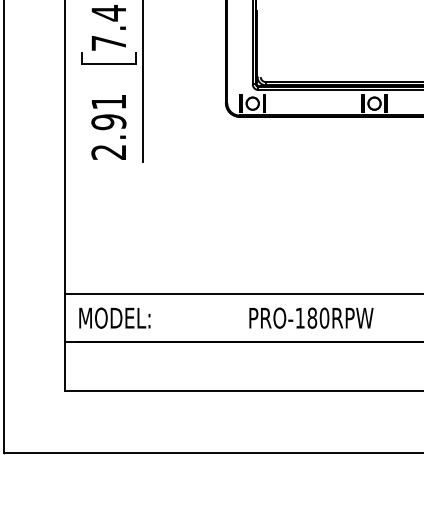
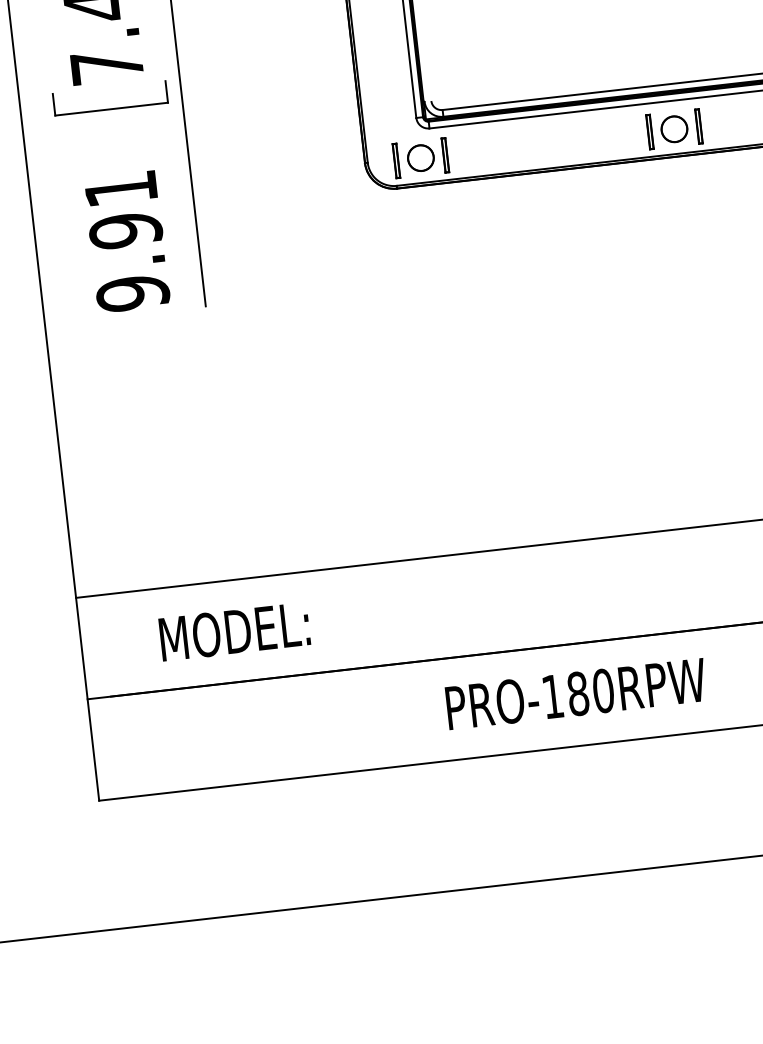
text: (108, 152) -> (132, 294), 2.91 -> 9.91
text: (114, 317) -> (233, 630), moved
text: (311, 317) -> (576, 692), moved

